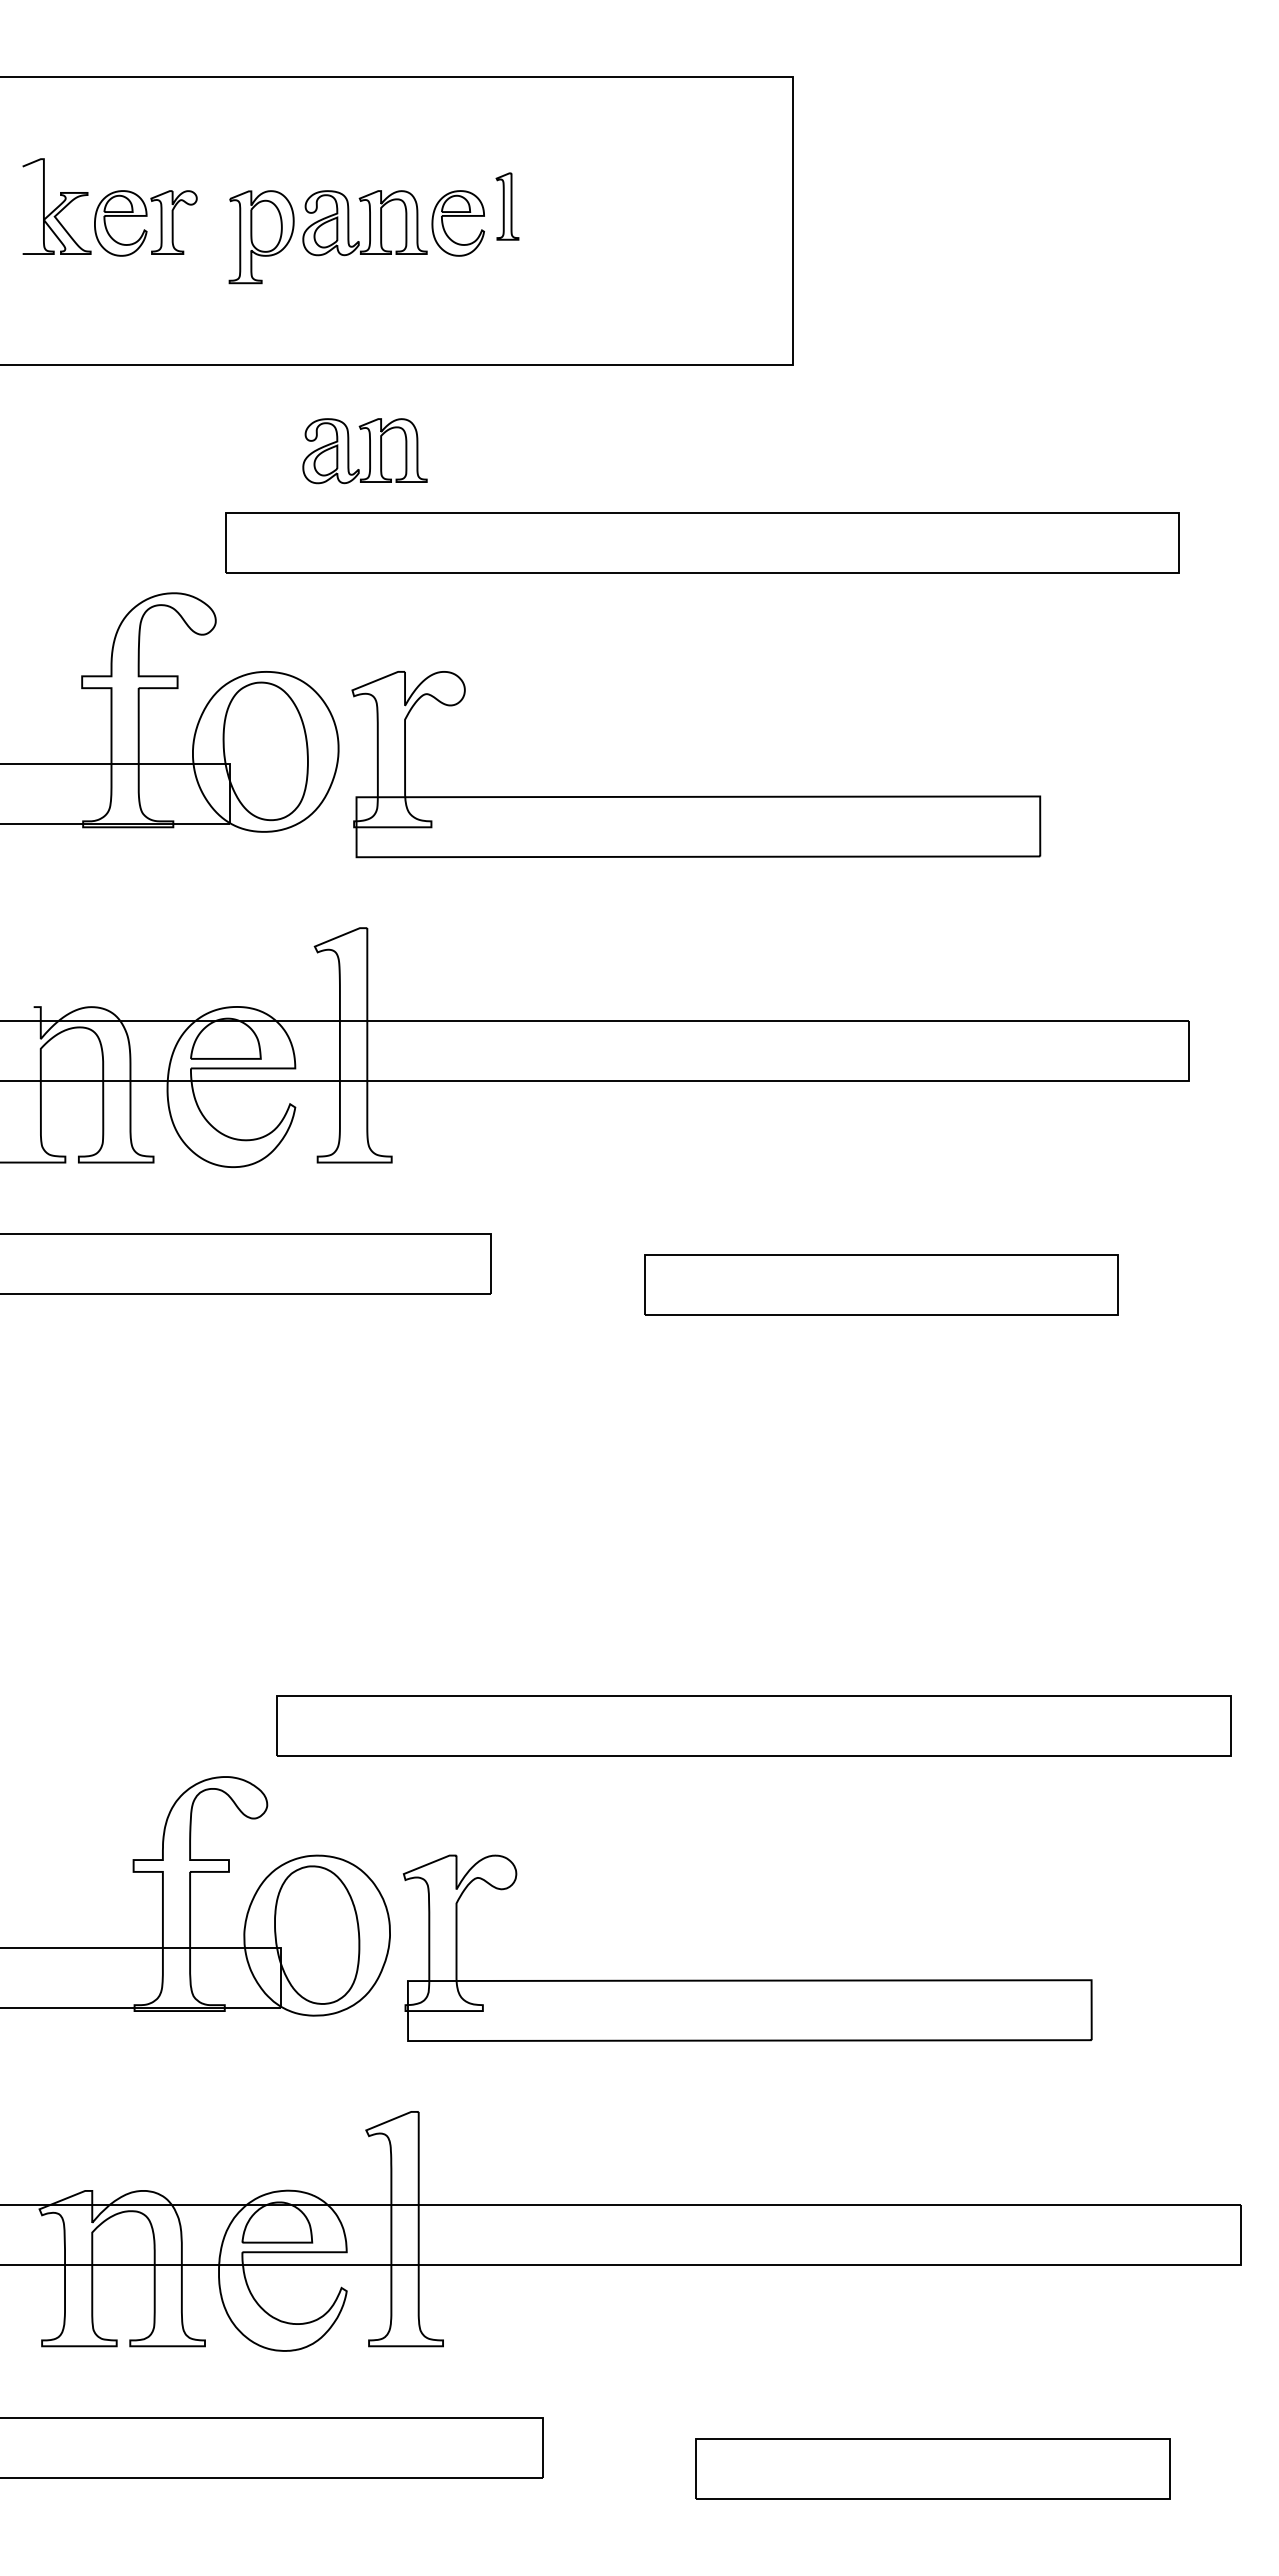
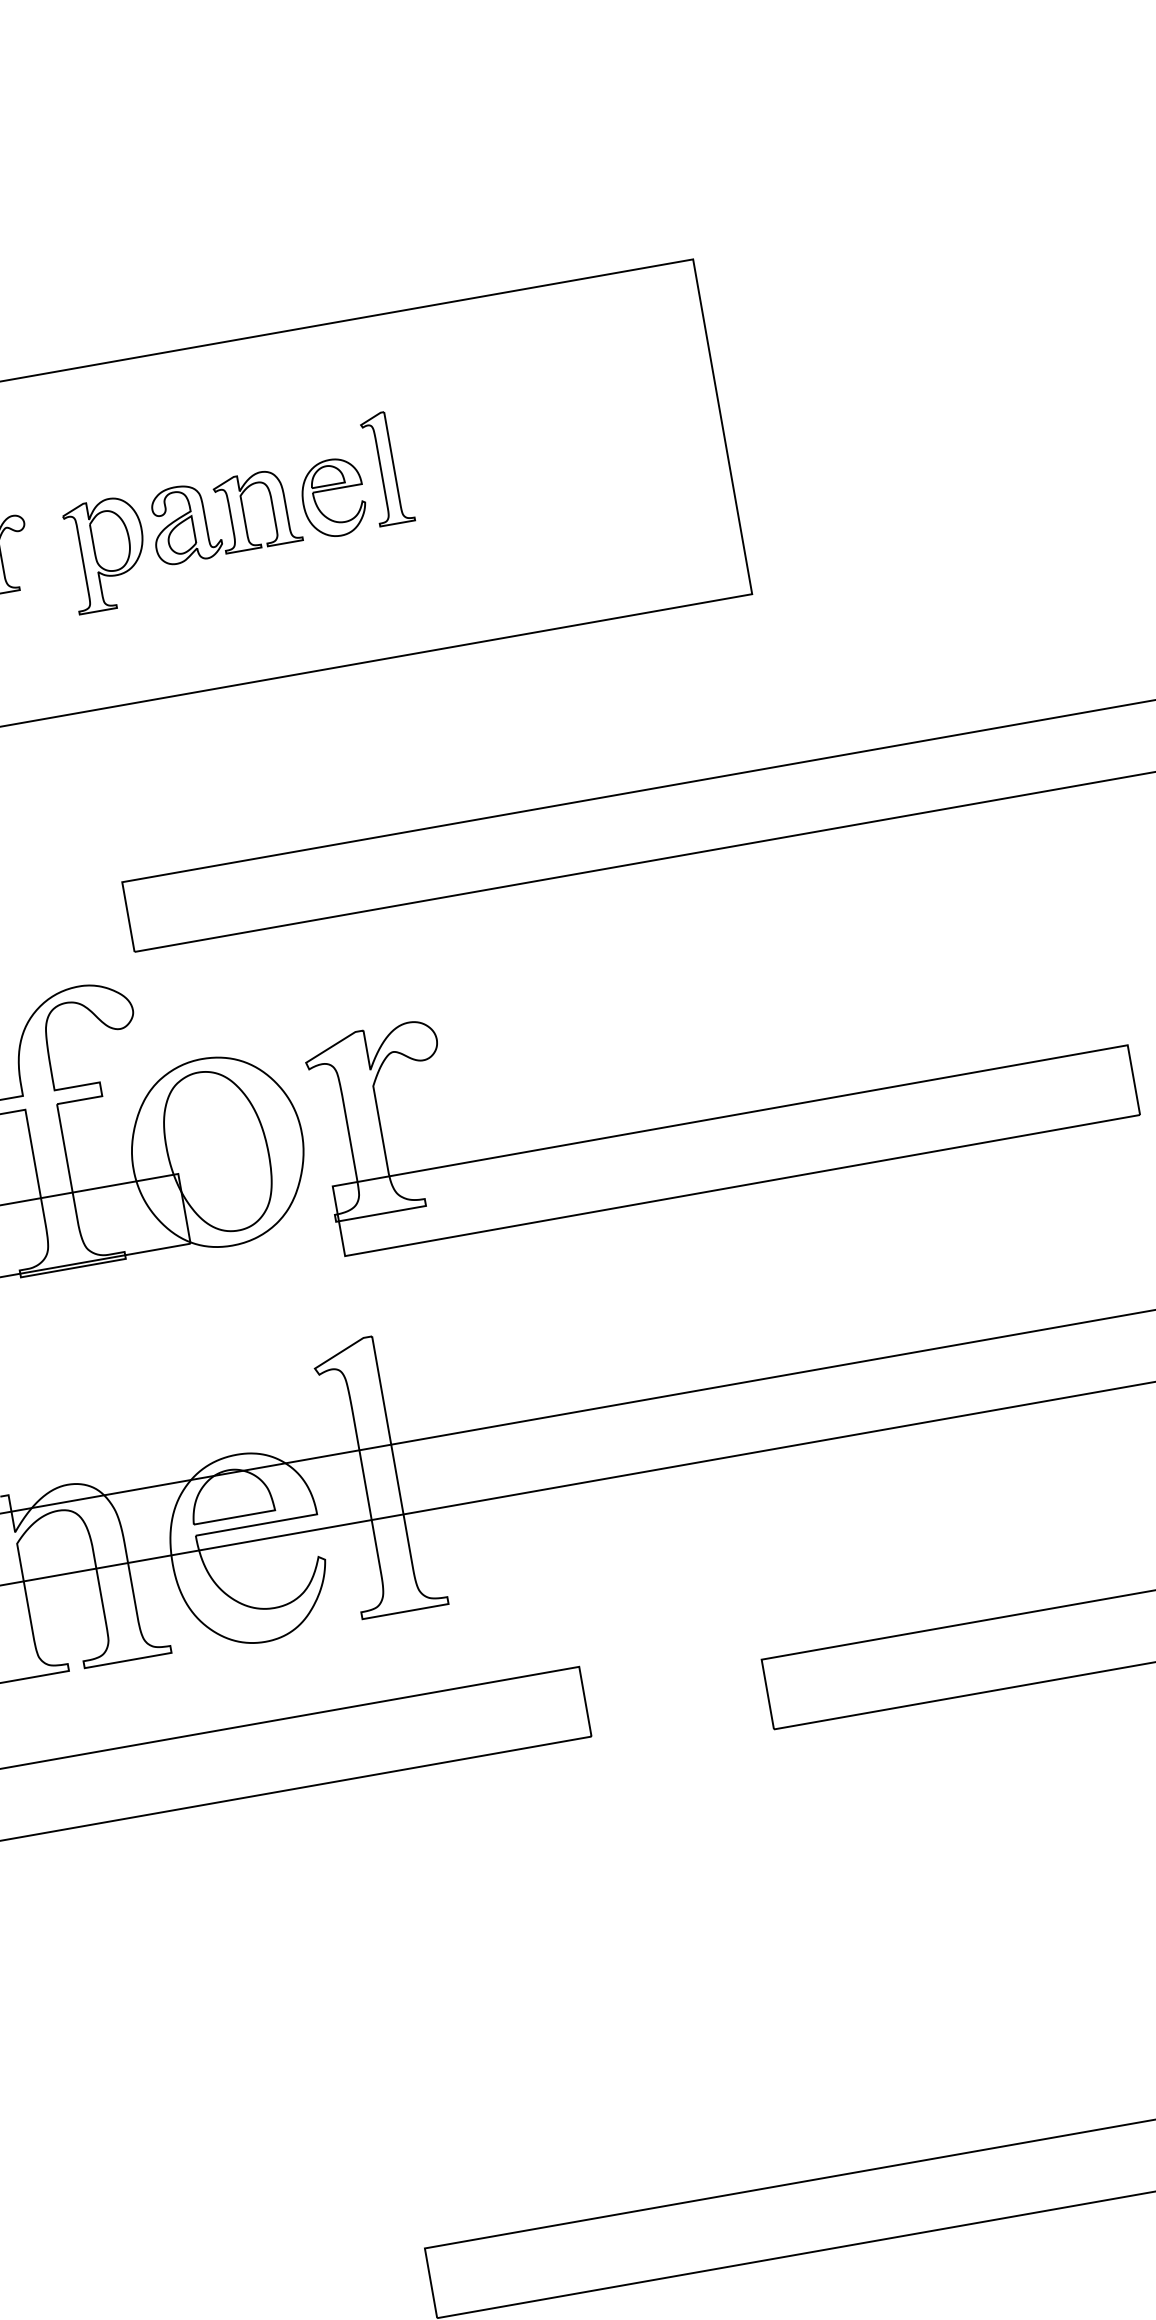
part: (507, 206) -> (387, 468), size x1.43
part: (364, 451) -> (271, 782), removed

